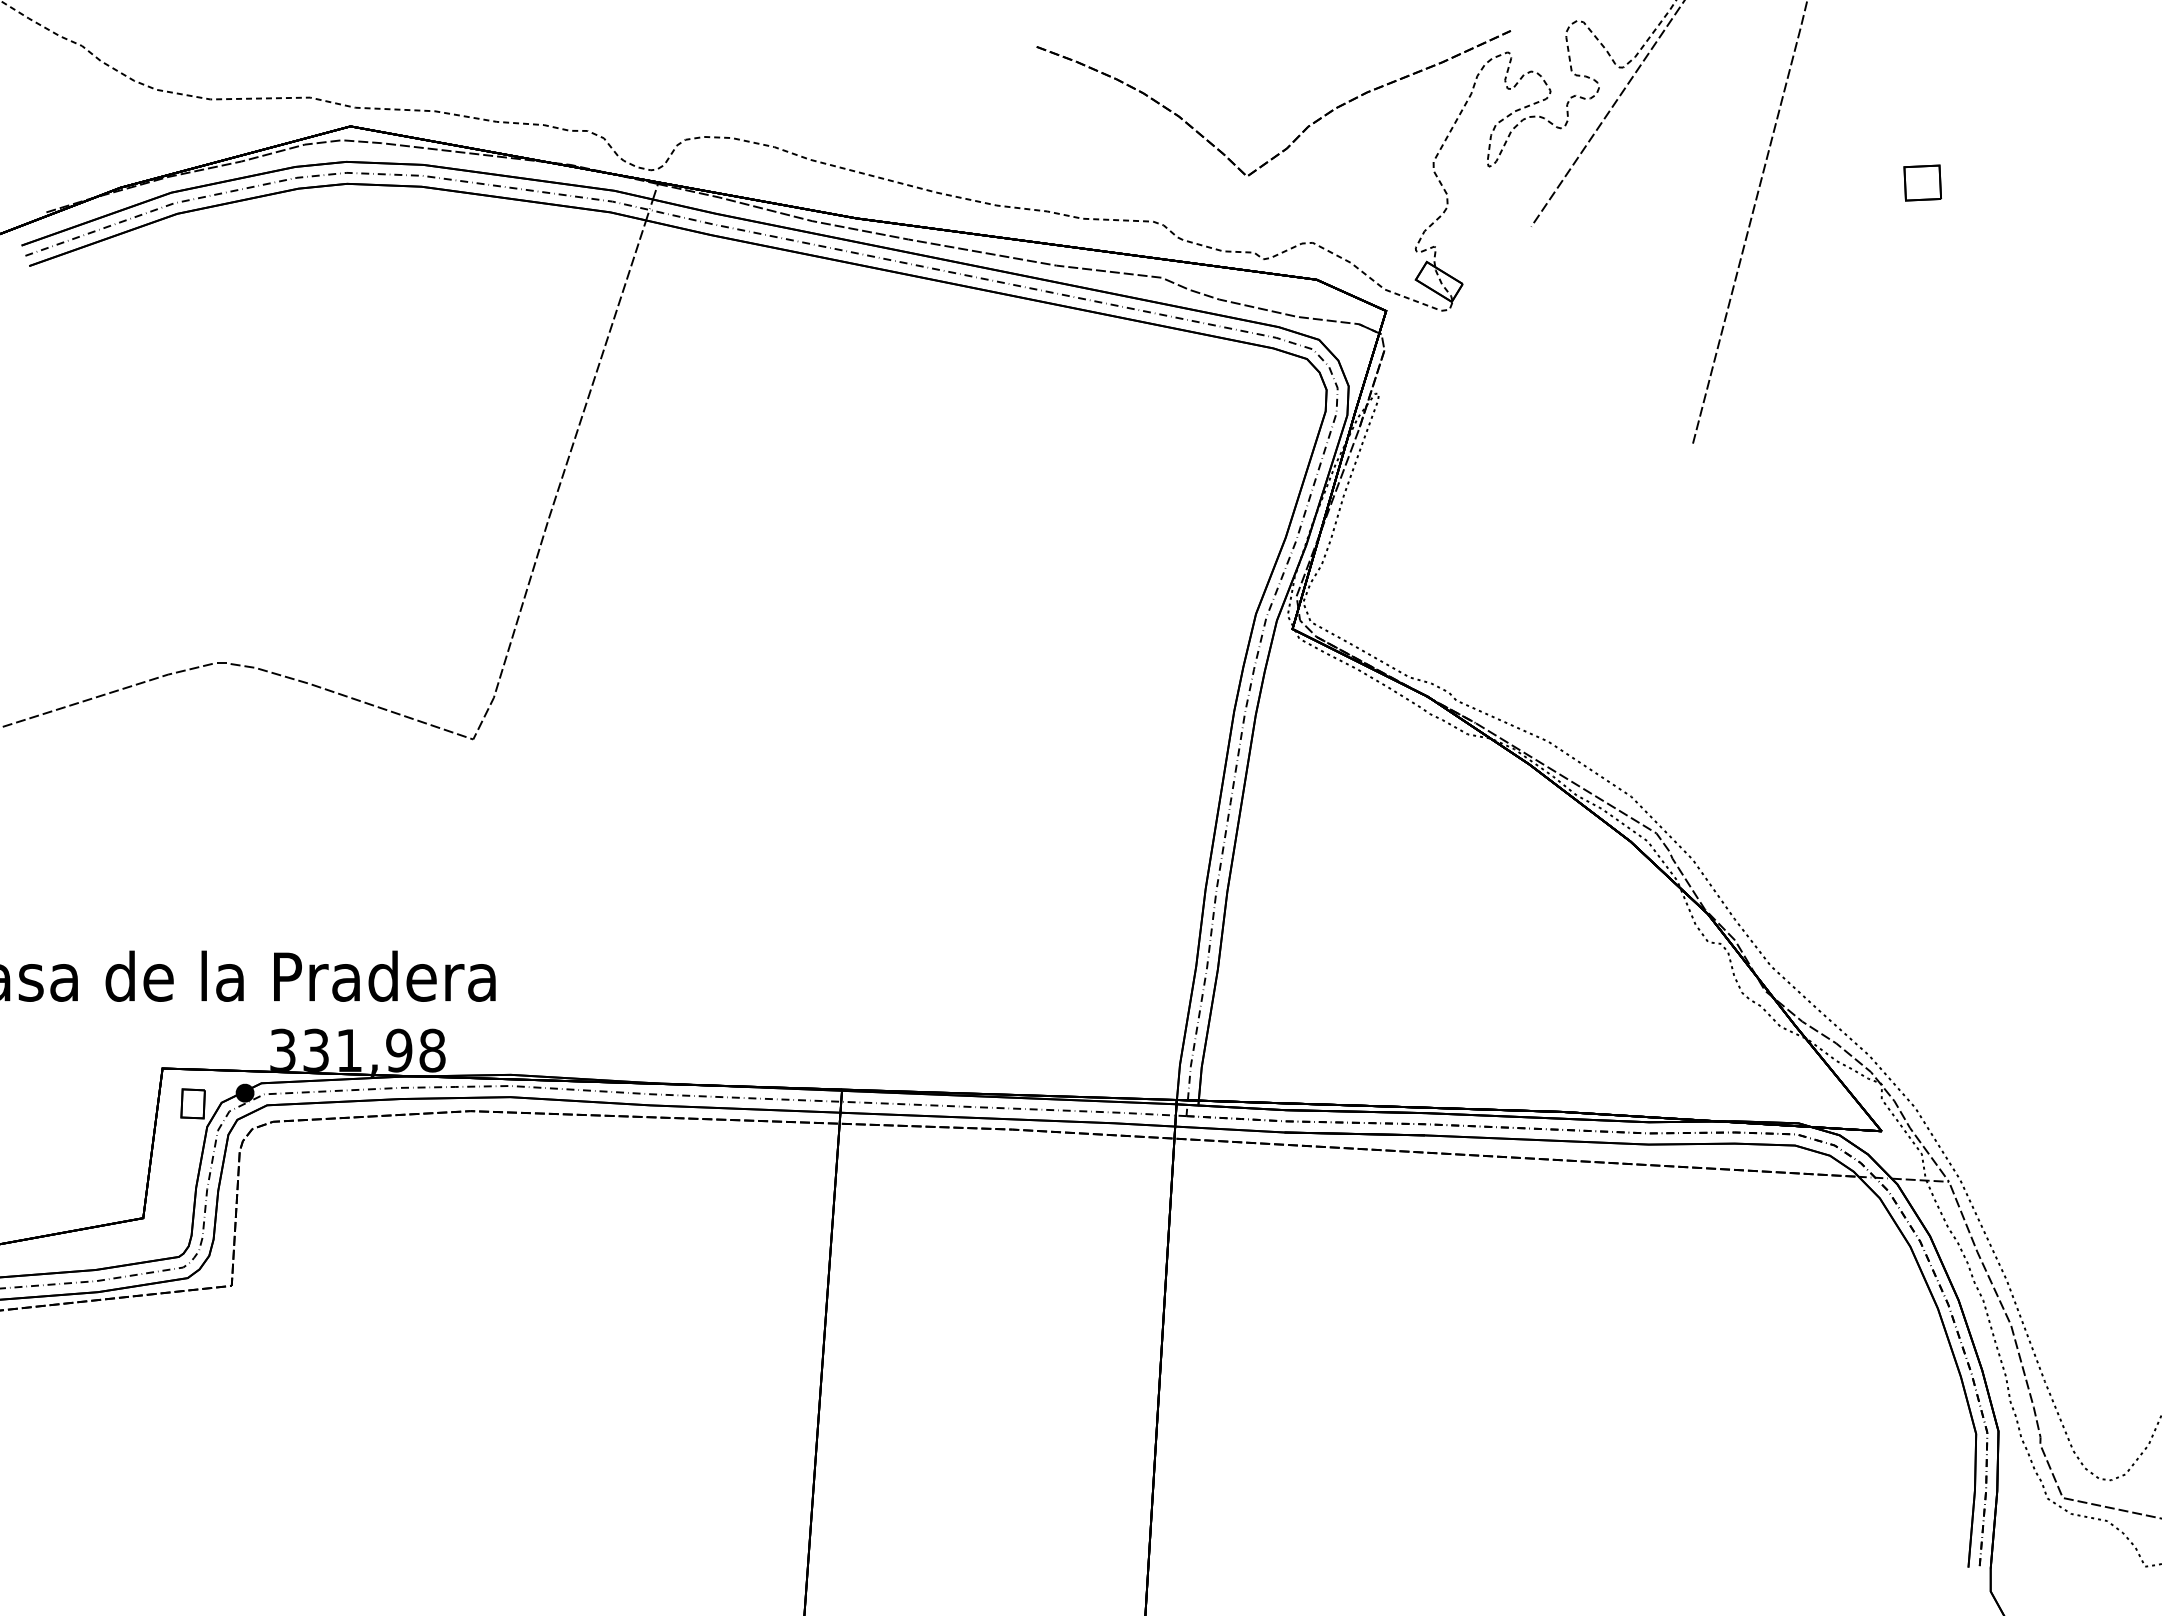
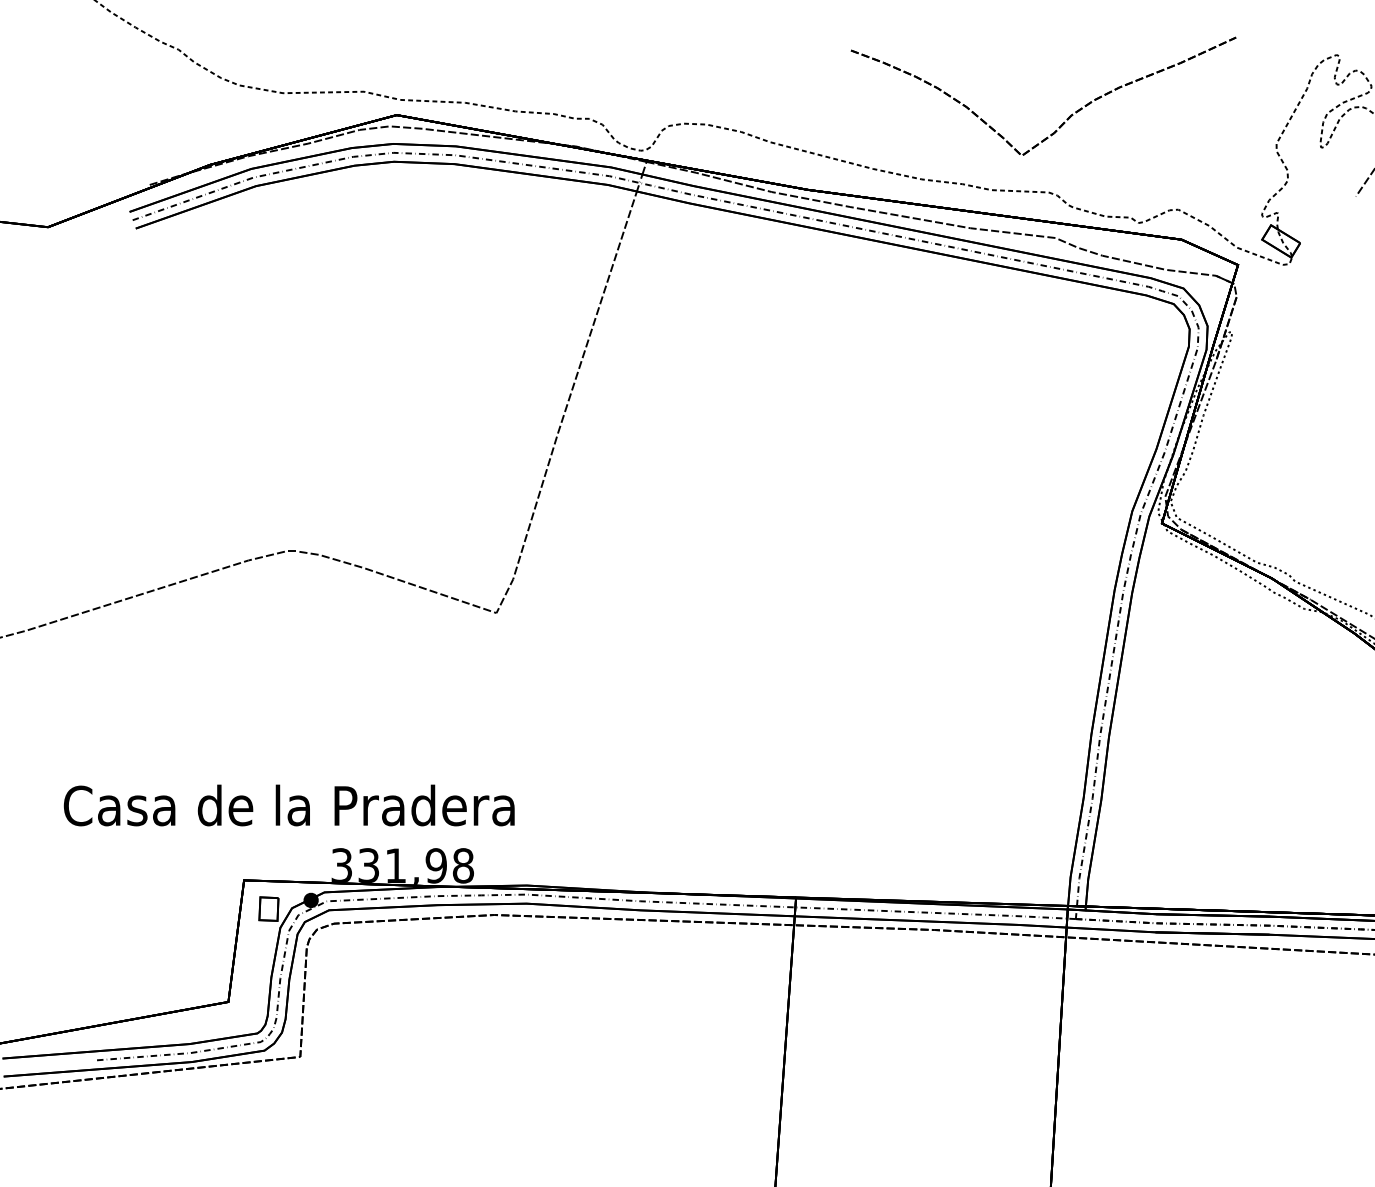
part: (1302, 131) -> (1066, 119), moved

